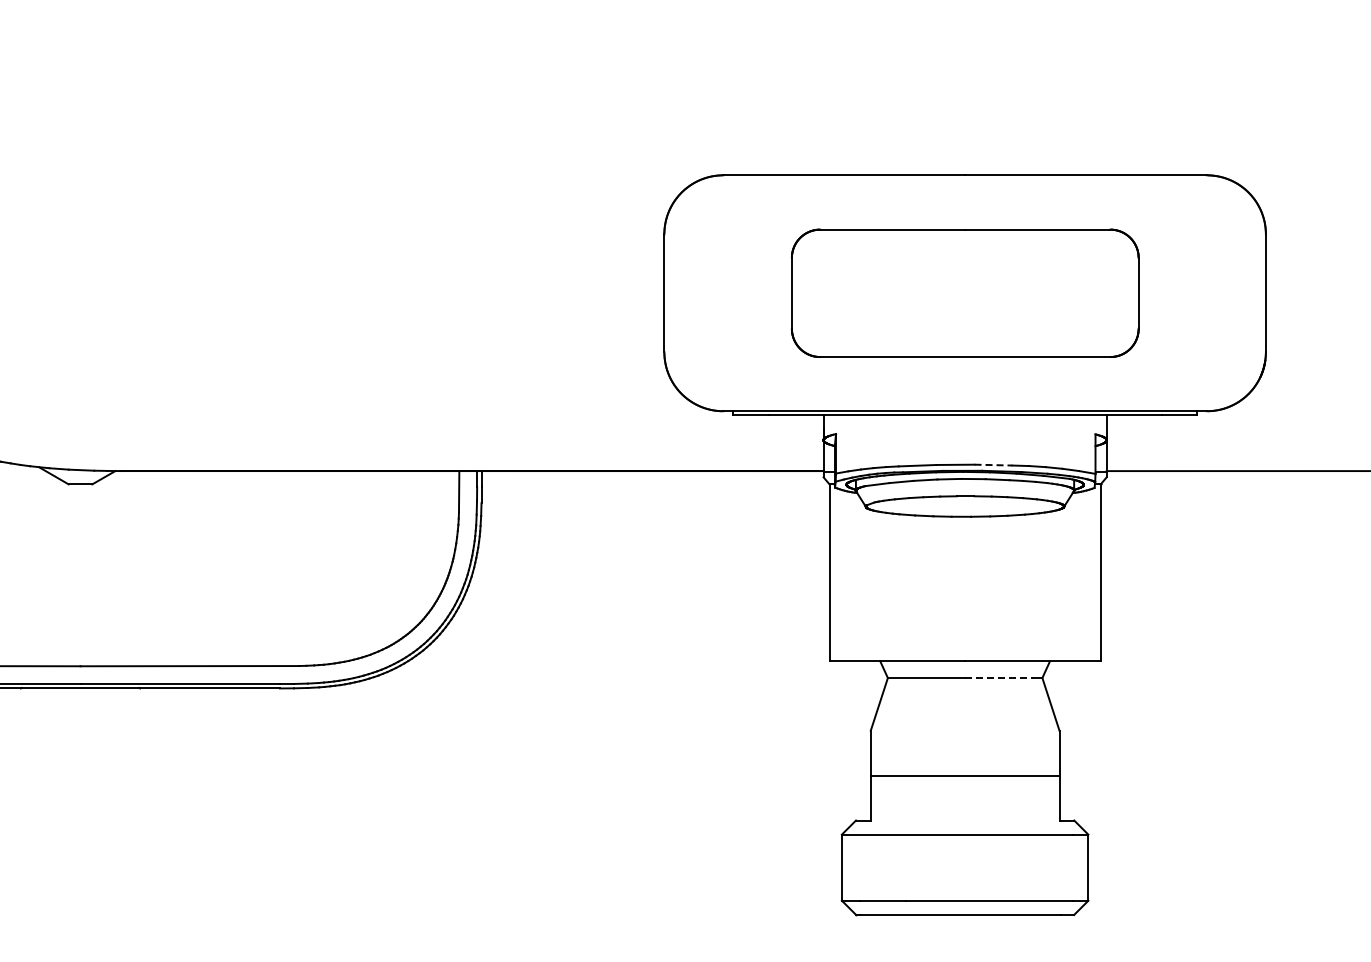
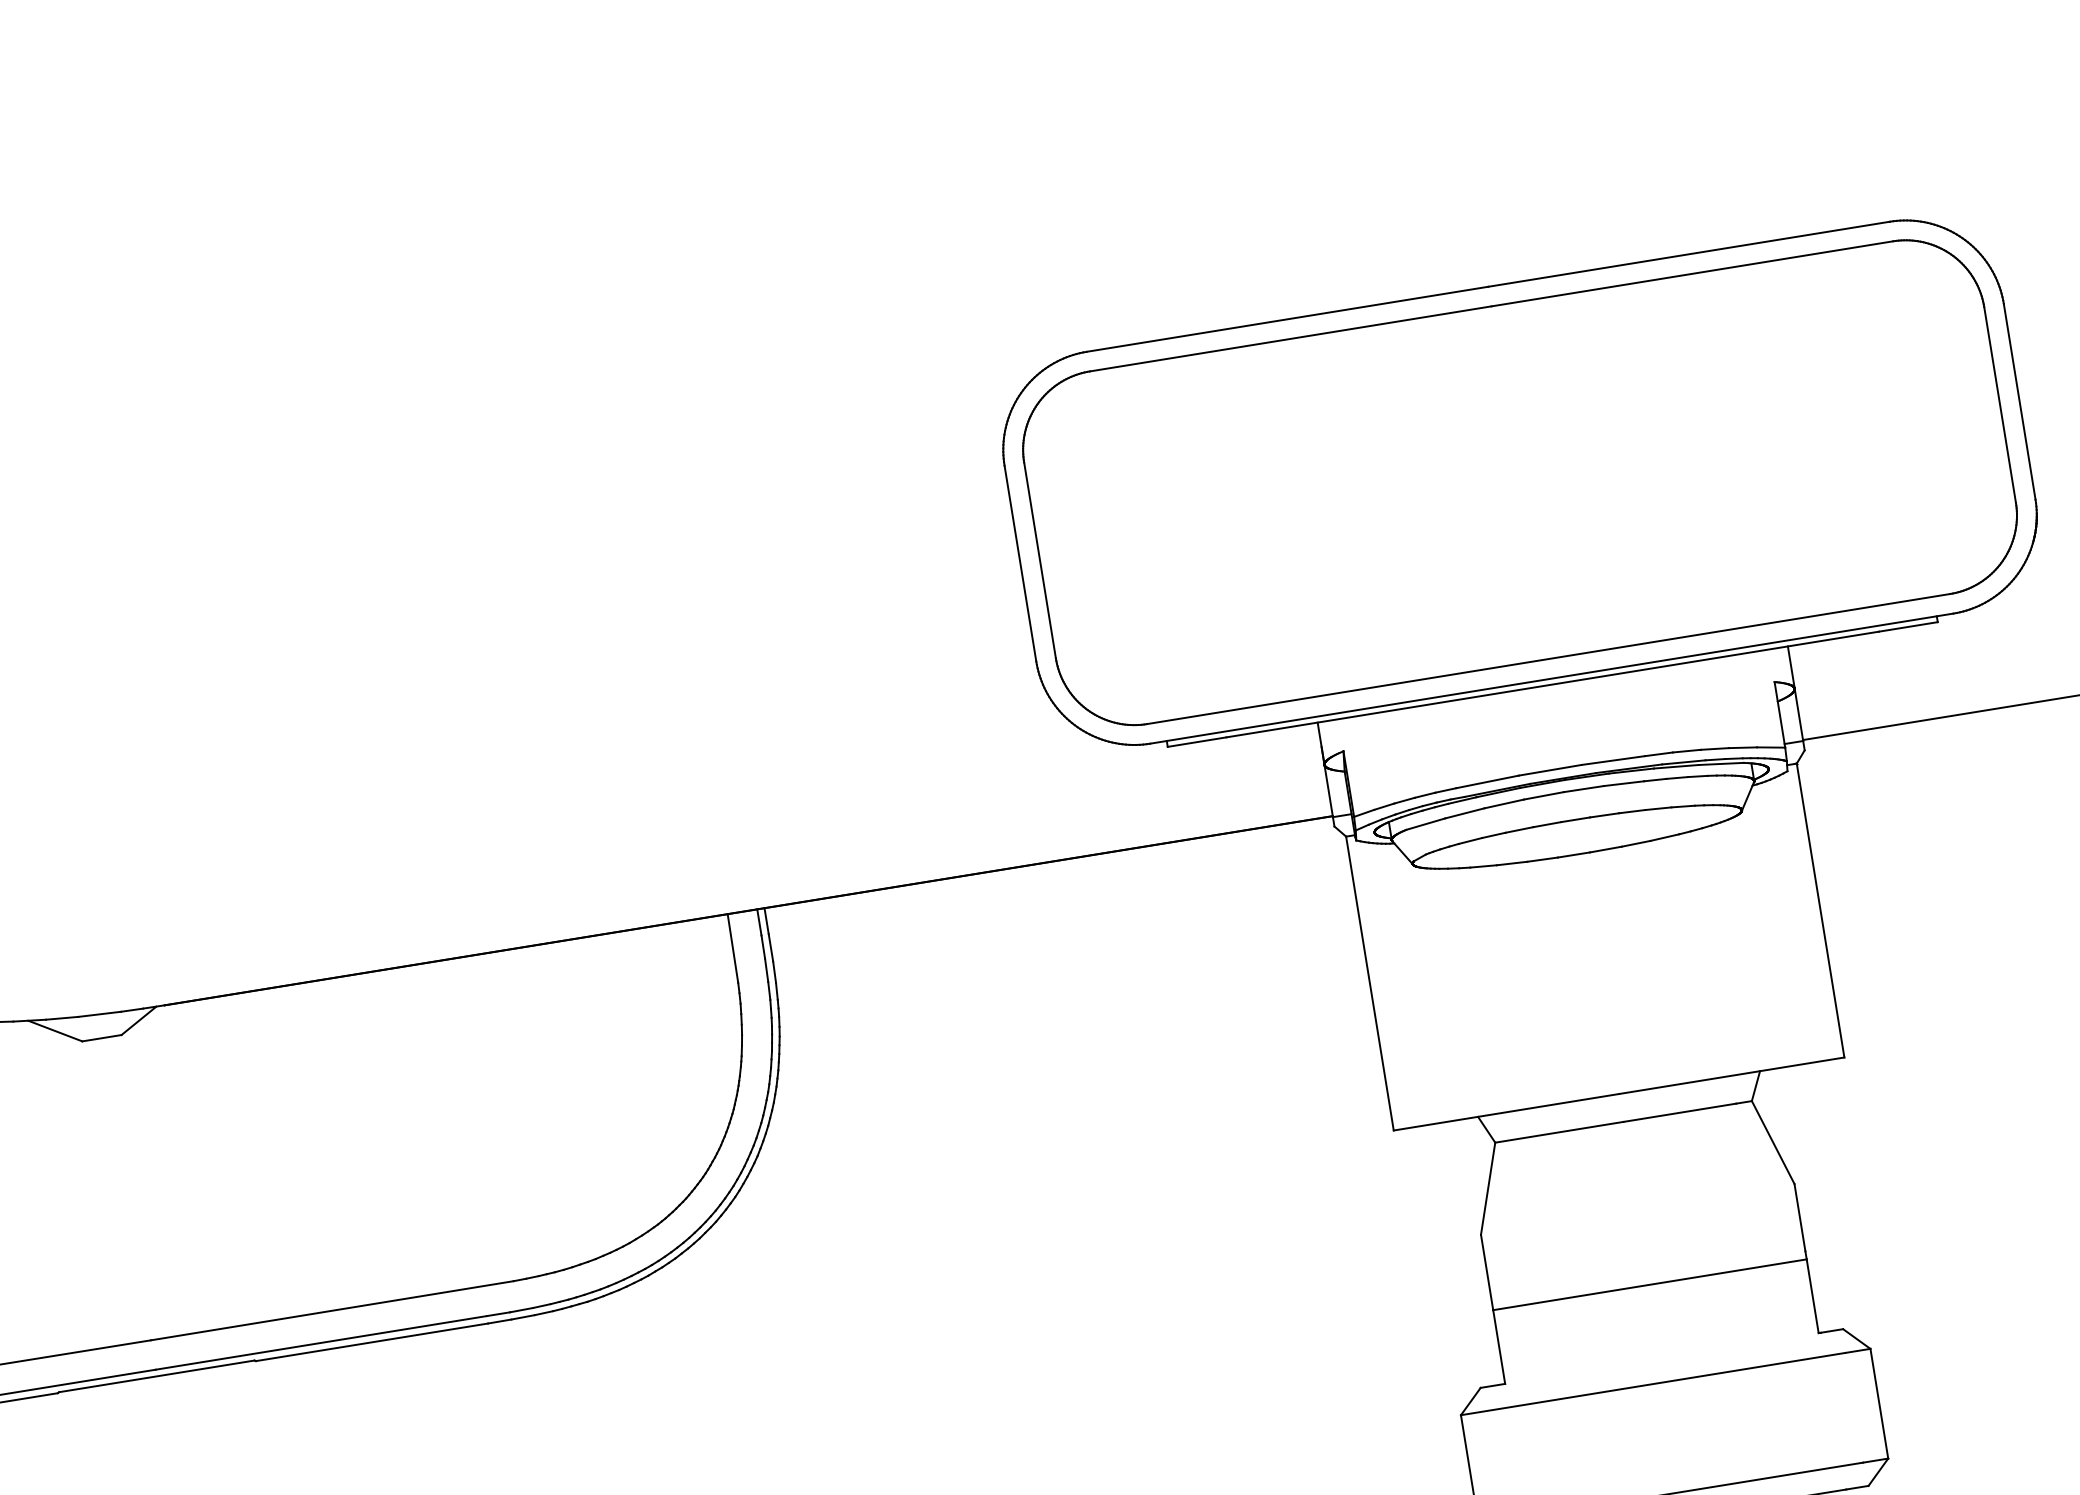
part: (965, 293) -> (1520, 482), size x1.67
line: (993, 465) -> (1613, 761), dashed -> solid
line: (999, 678) -> (1680, 1113), dashed -> solid

